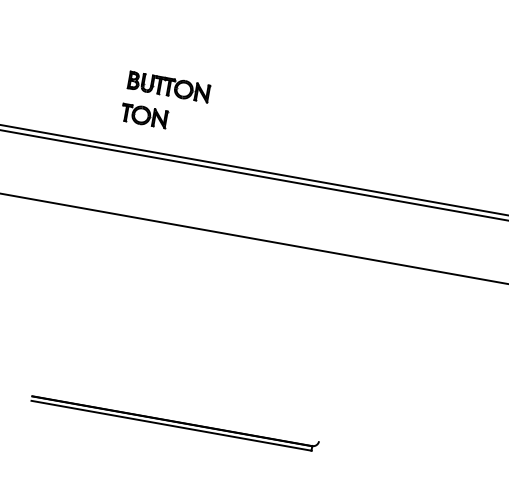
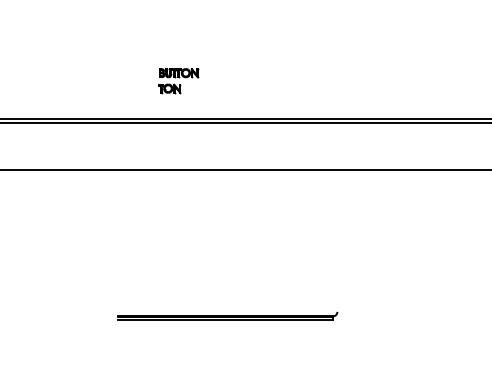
part: (165, 104) -> (178, 81), size x0.62

